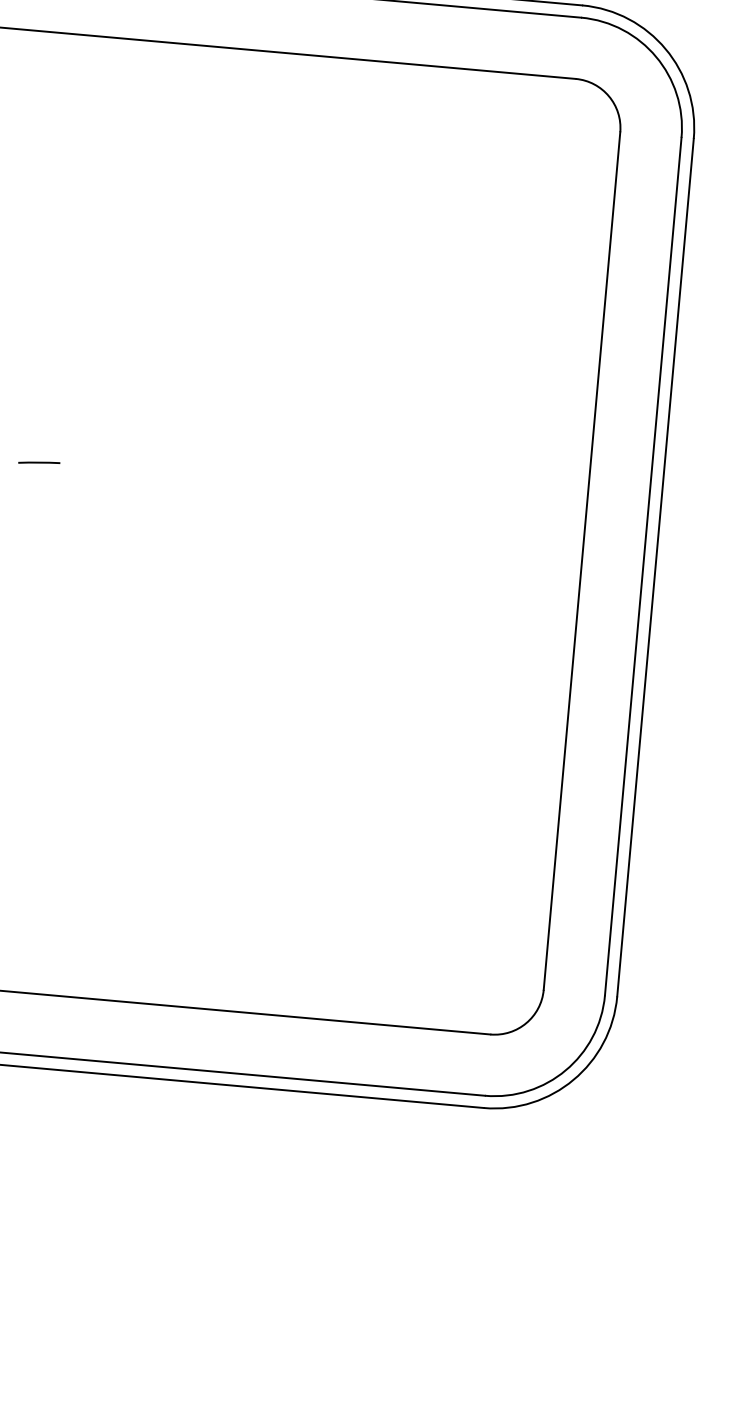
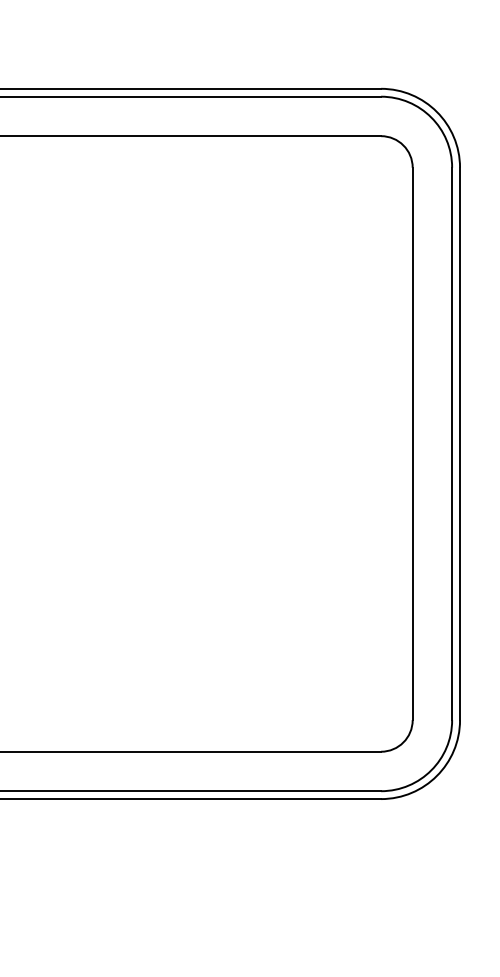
line: (38, 463) -> (59, 412), removed

